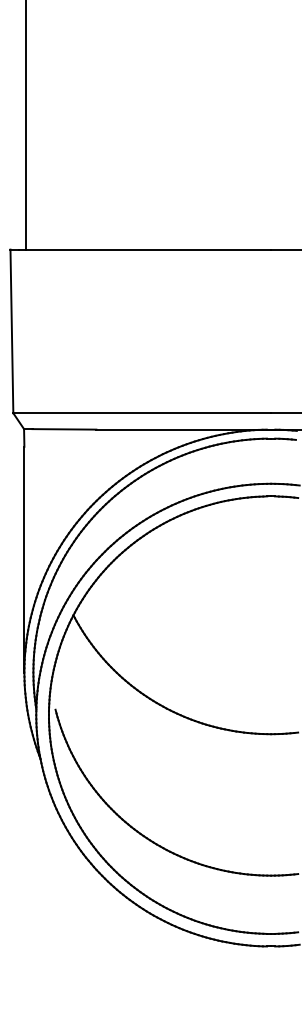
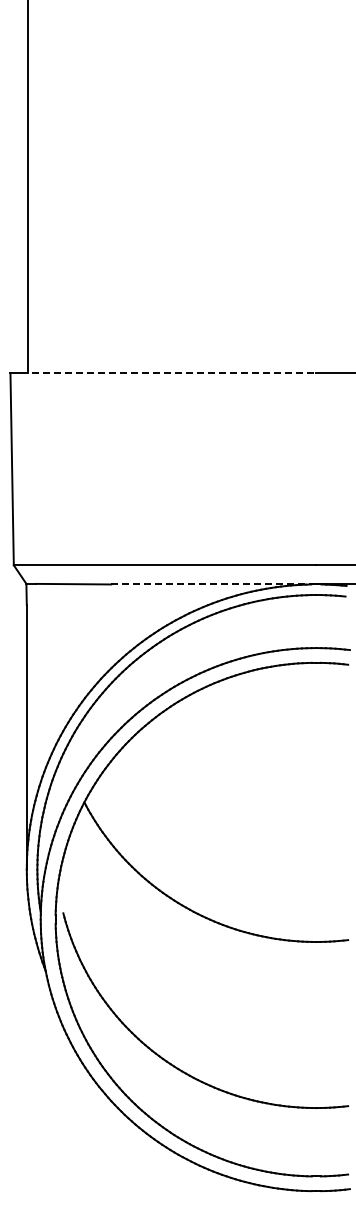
line: (145, 249) -> (168, 373), solid -> dashed
line: (183, 429) -> (213, 584), solid -> dashed

